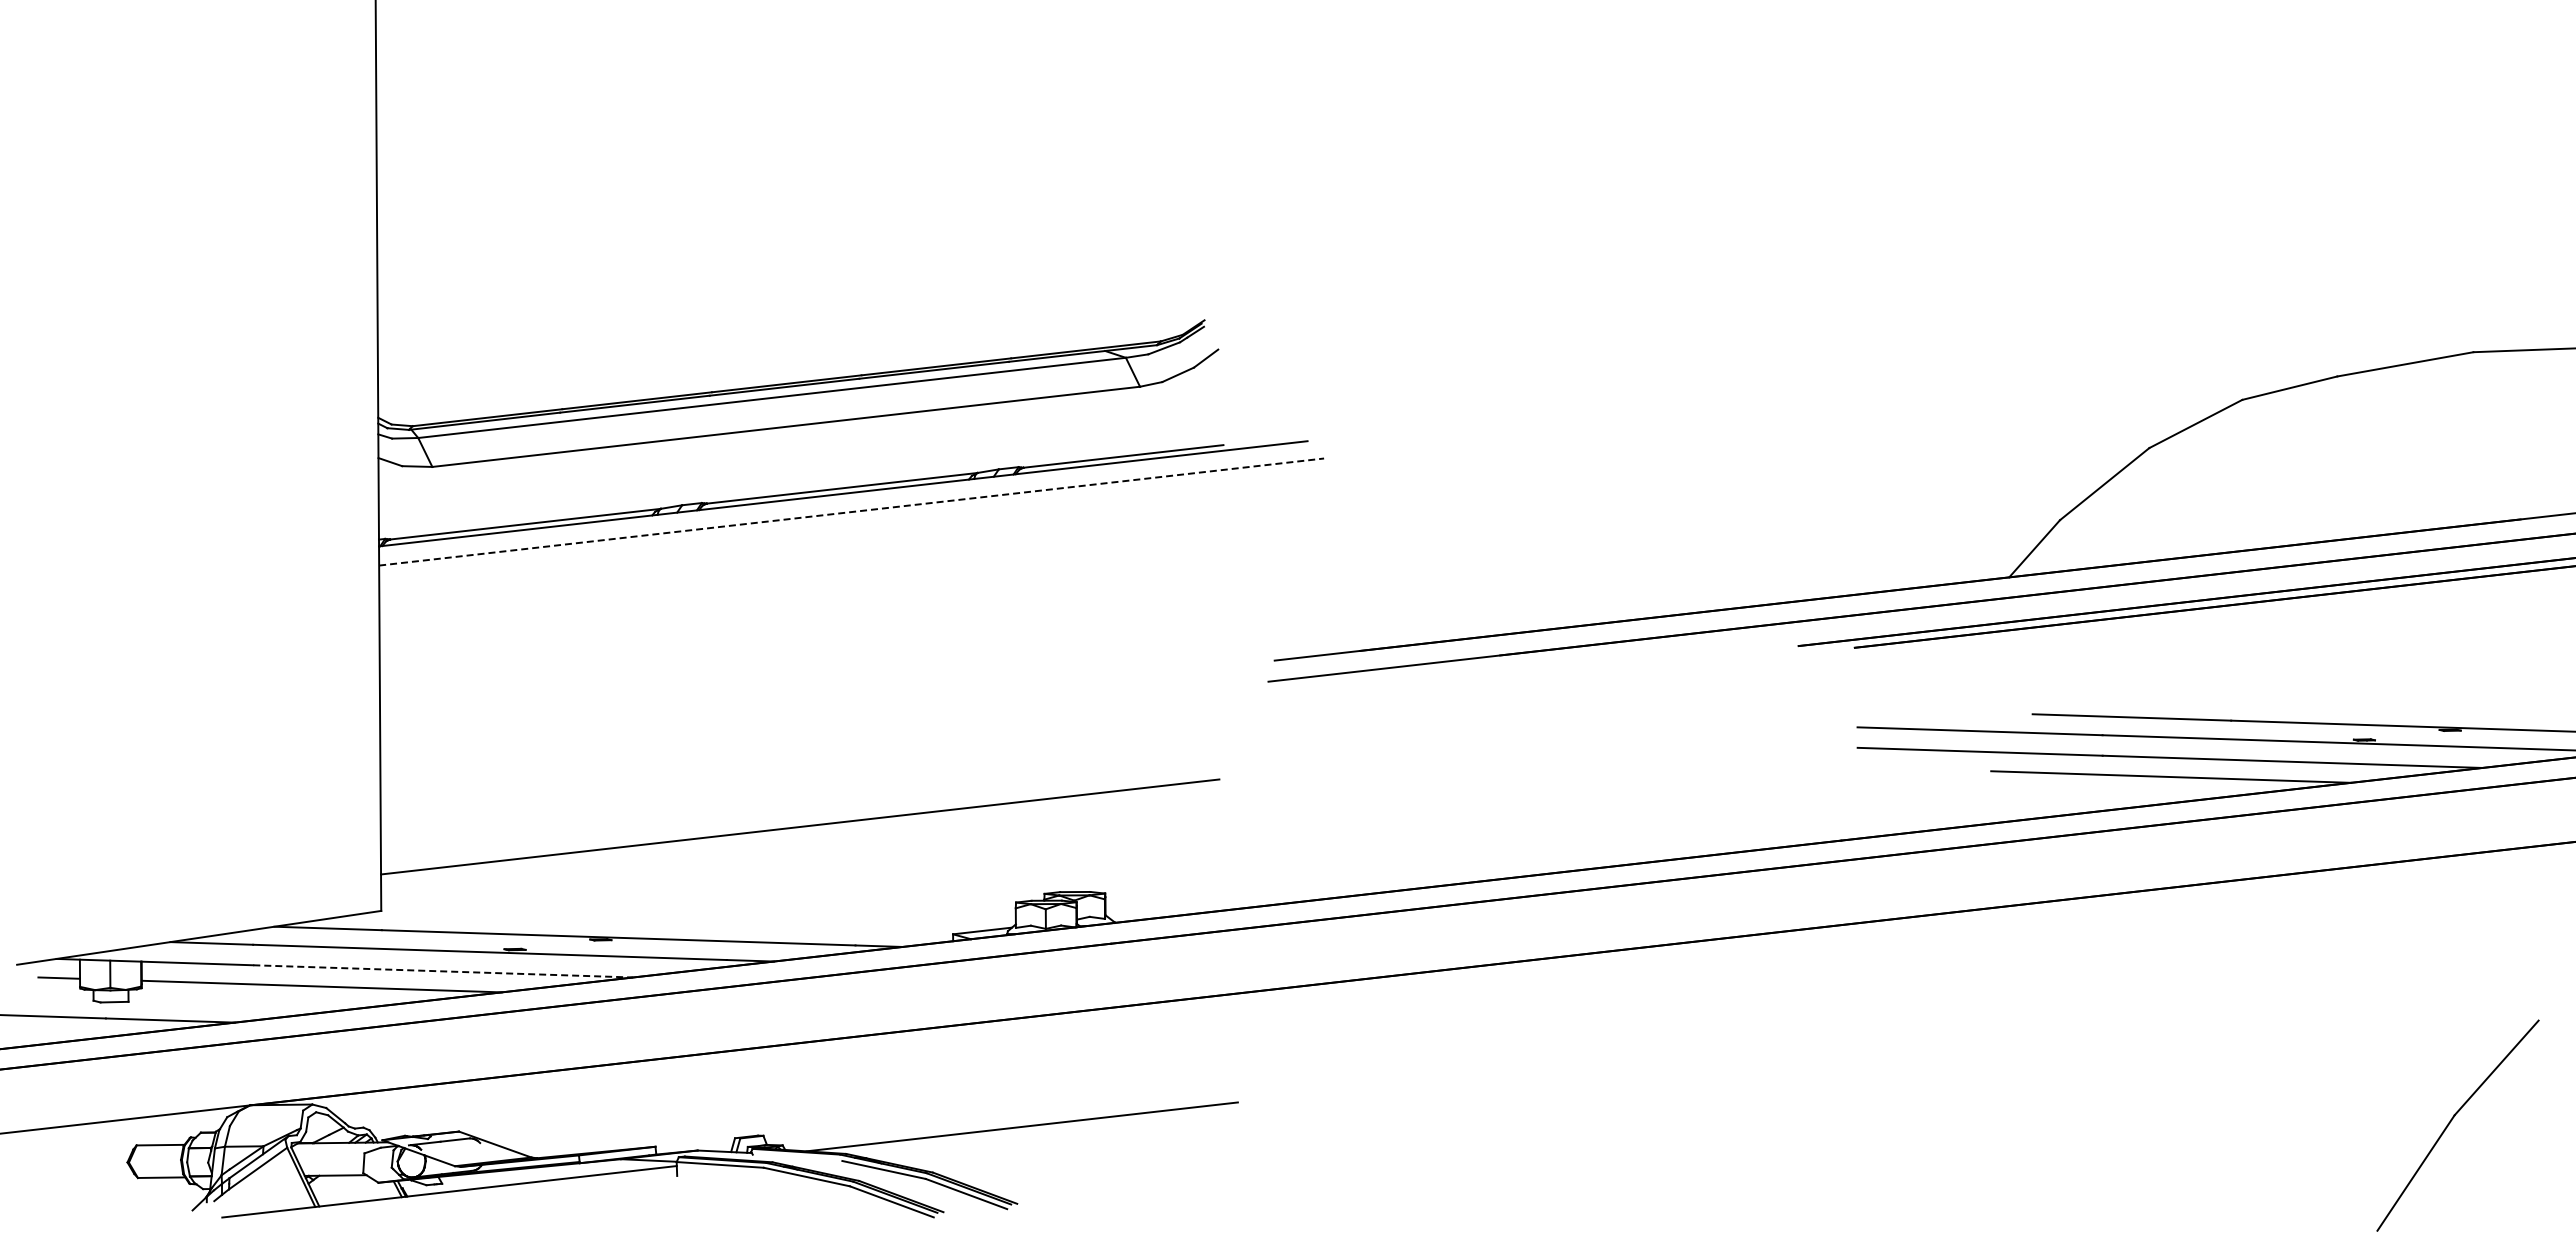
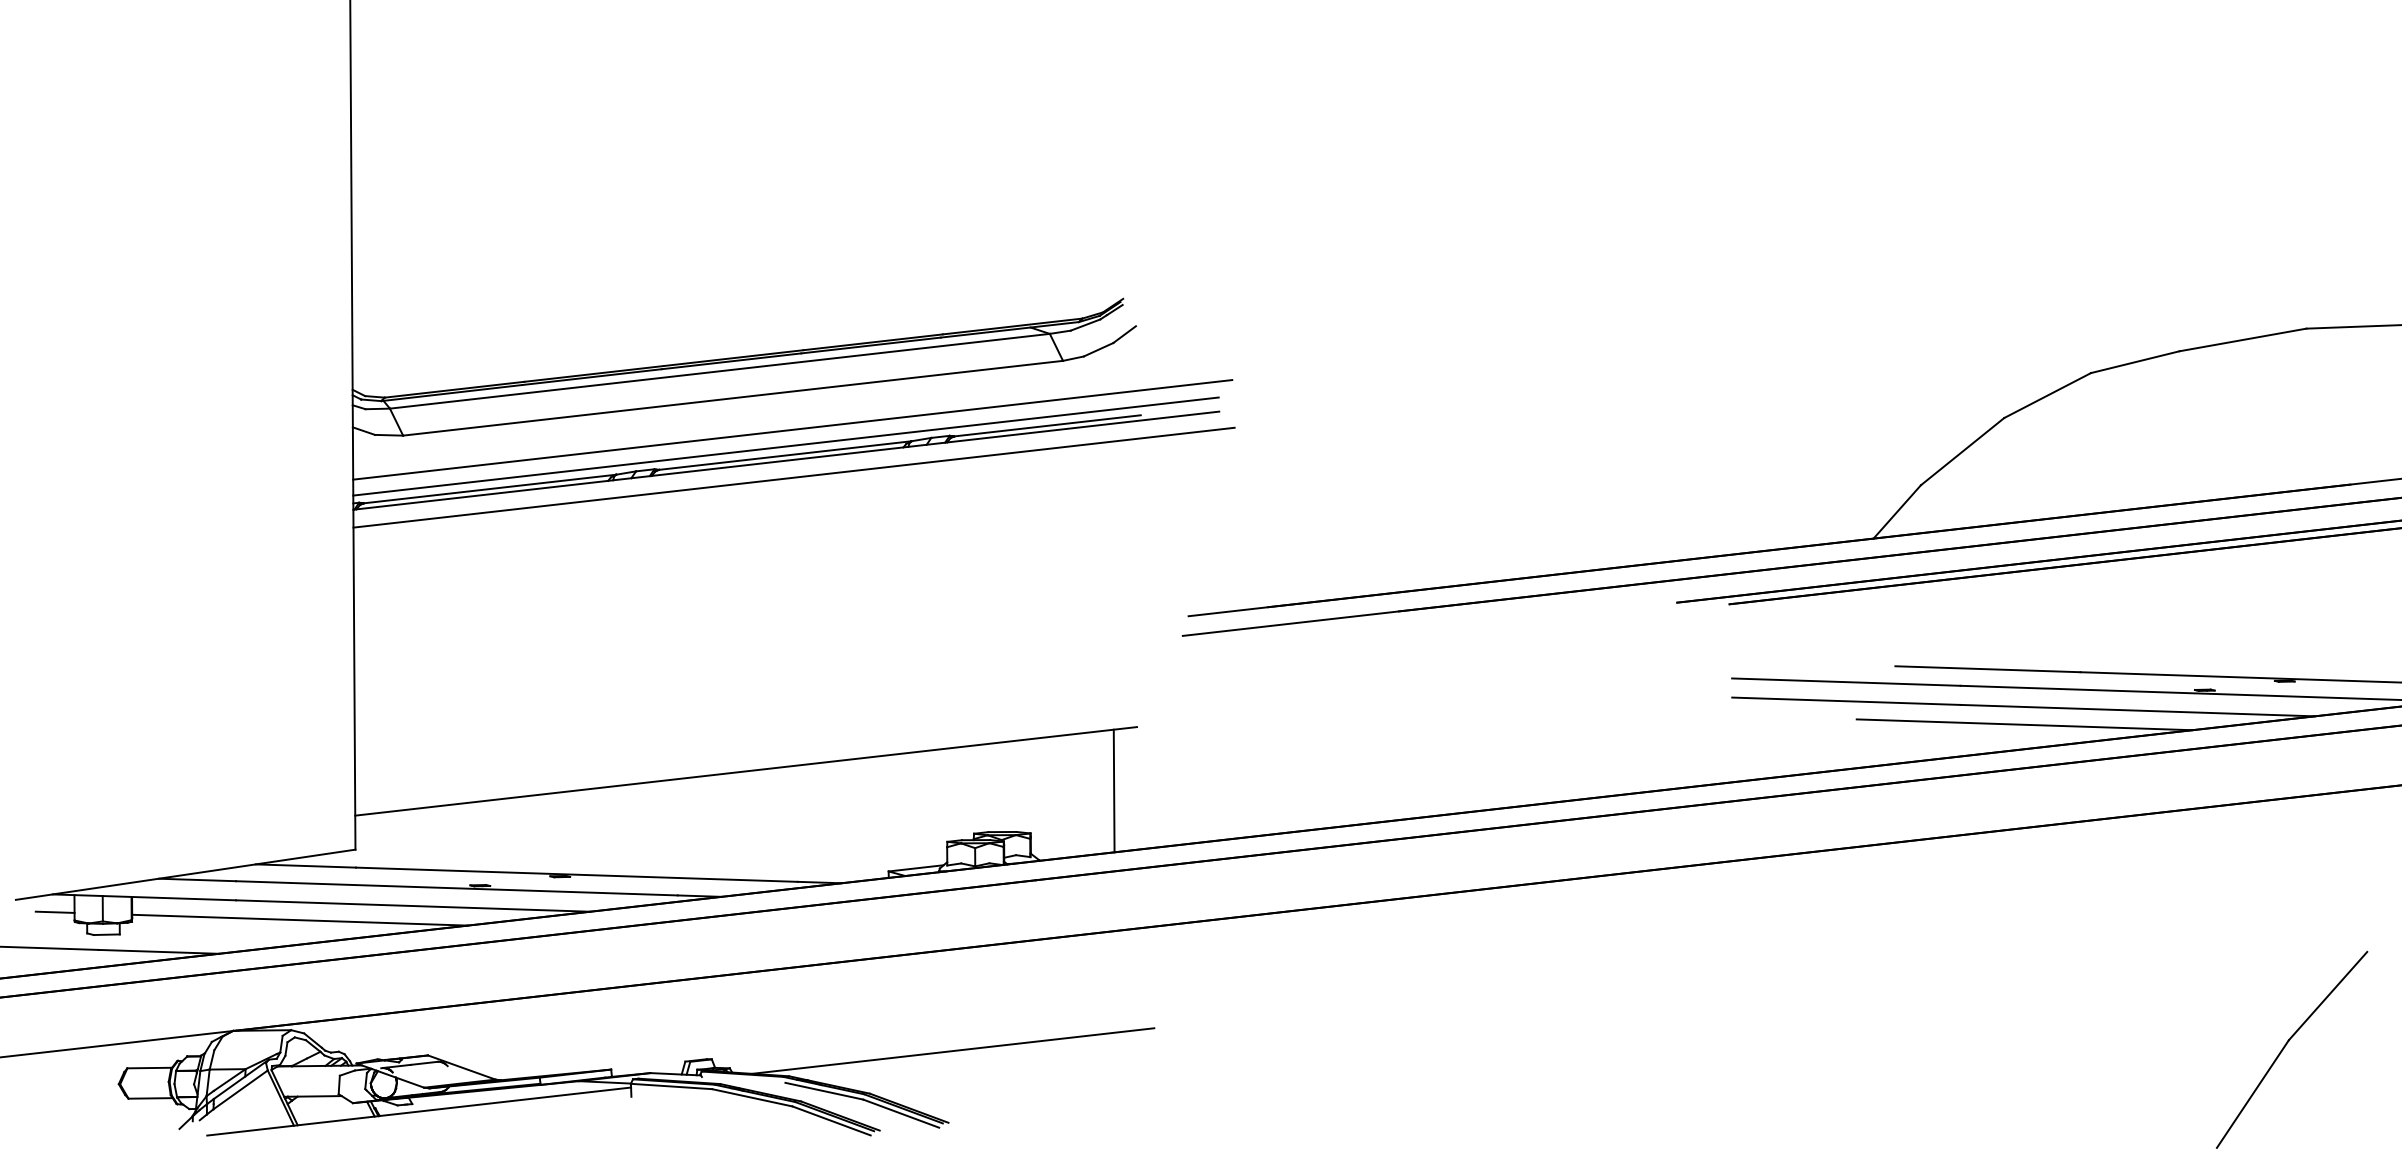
line: (849, 460) -> (792, 429), added
line: (842, 478) -> (785, 446), added
line: (852, 512) -> (794, 478), dashed -> solid
line: (1194, 847) -> (1113, 790), added
line: (443, 971) -> (413, 906), dashed -> solid

